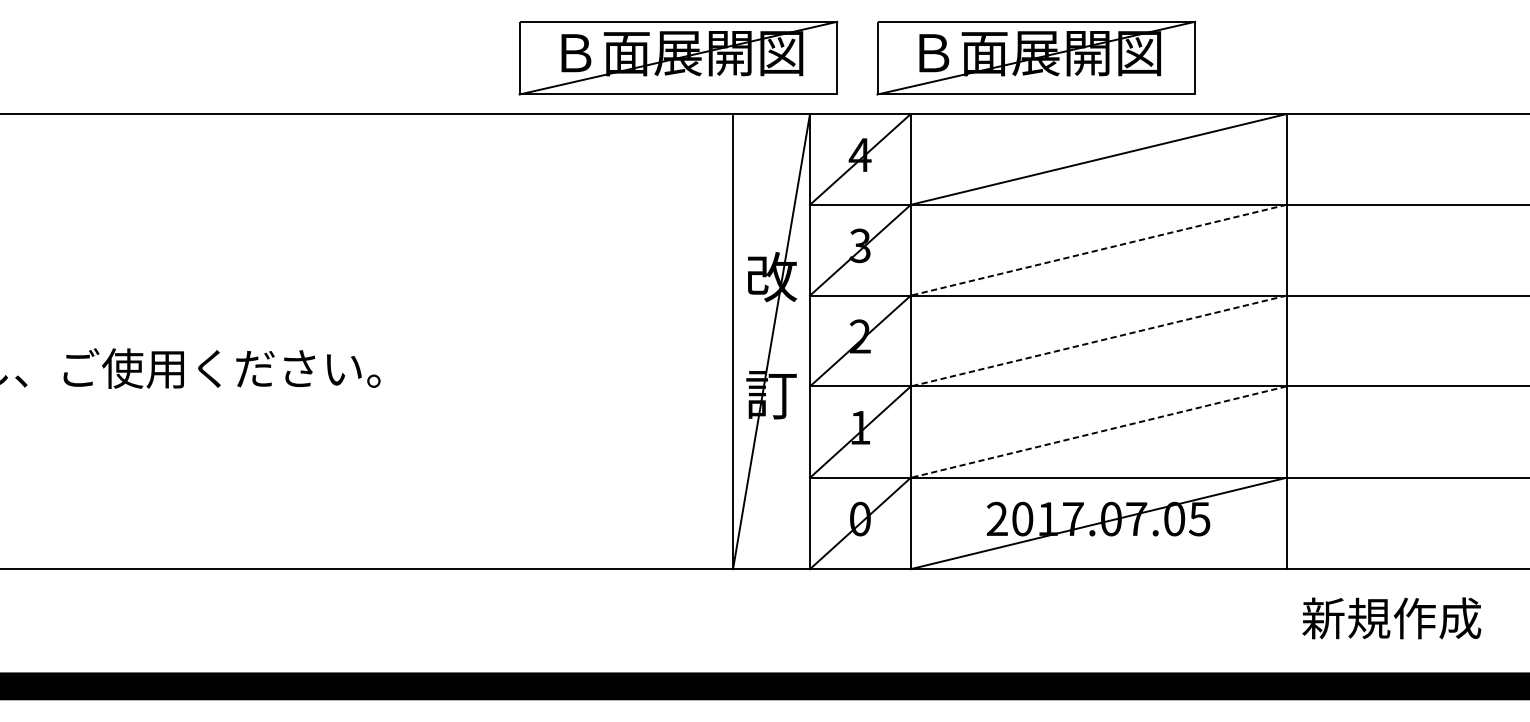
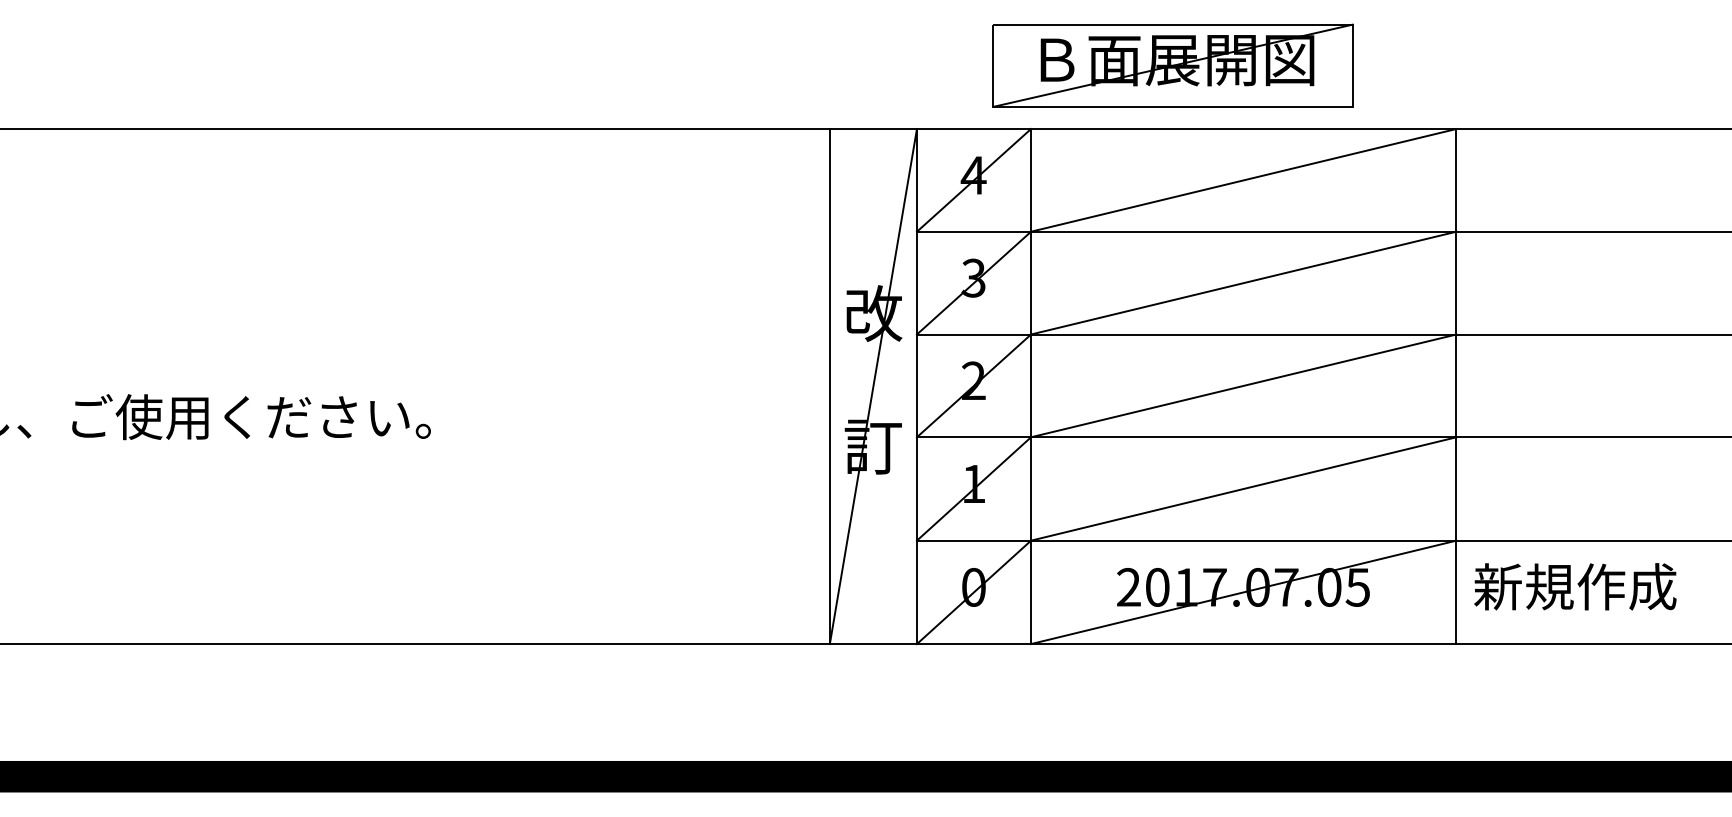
part: (677, 57) -> (767, 65), removed
line: (1098, 250) -> (1243, 283), dashed -> solid
line: (1098, 340) -> (1243, 385), dashed -> solid
line: (1098, 431) -> (1243, 488), dashed -> solid
text: (1391, 618) -> (1575, 586), moved

